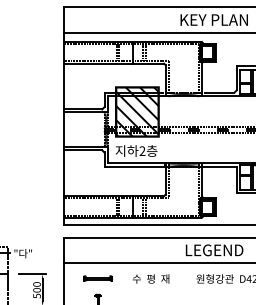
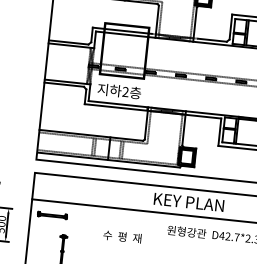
hatch: (137, 111) -> (124, 50), removed
text: (213, 250) -> (188, 202), LEGEND -> KEY PLAN
part: (97, 278) -> (52, 215), moved
text: (150, 278) -> (121, 236), moved

